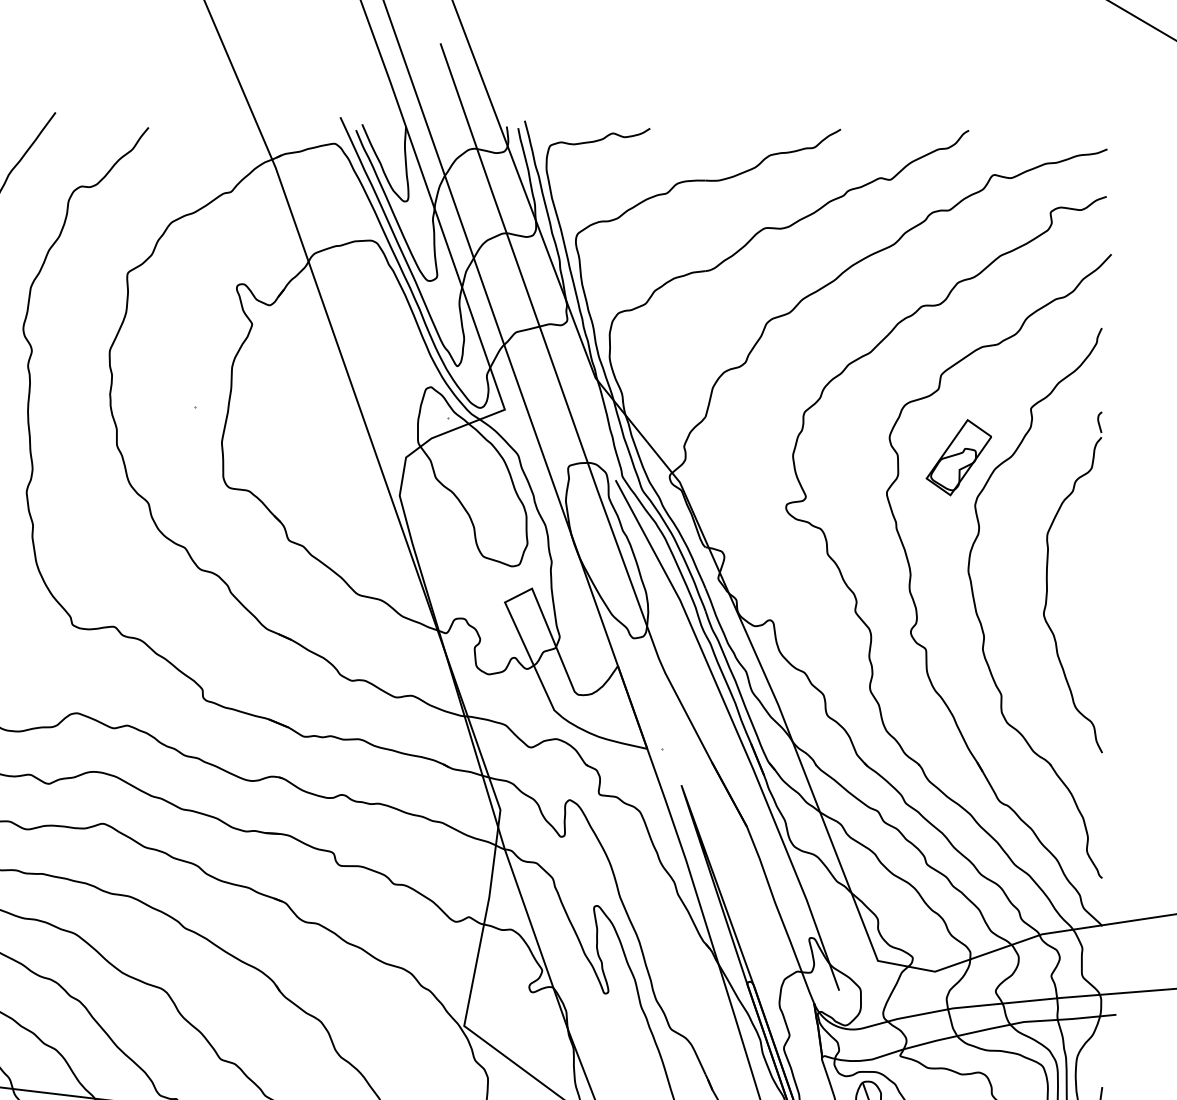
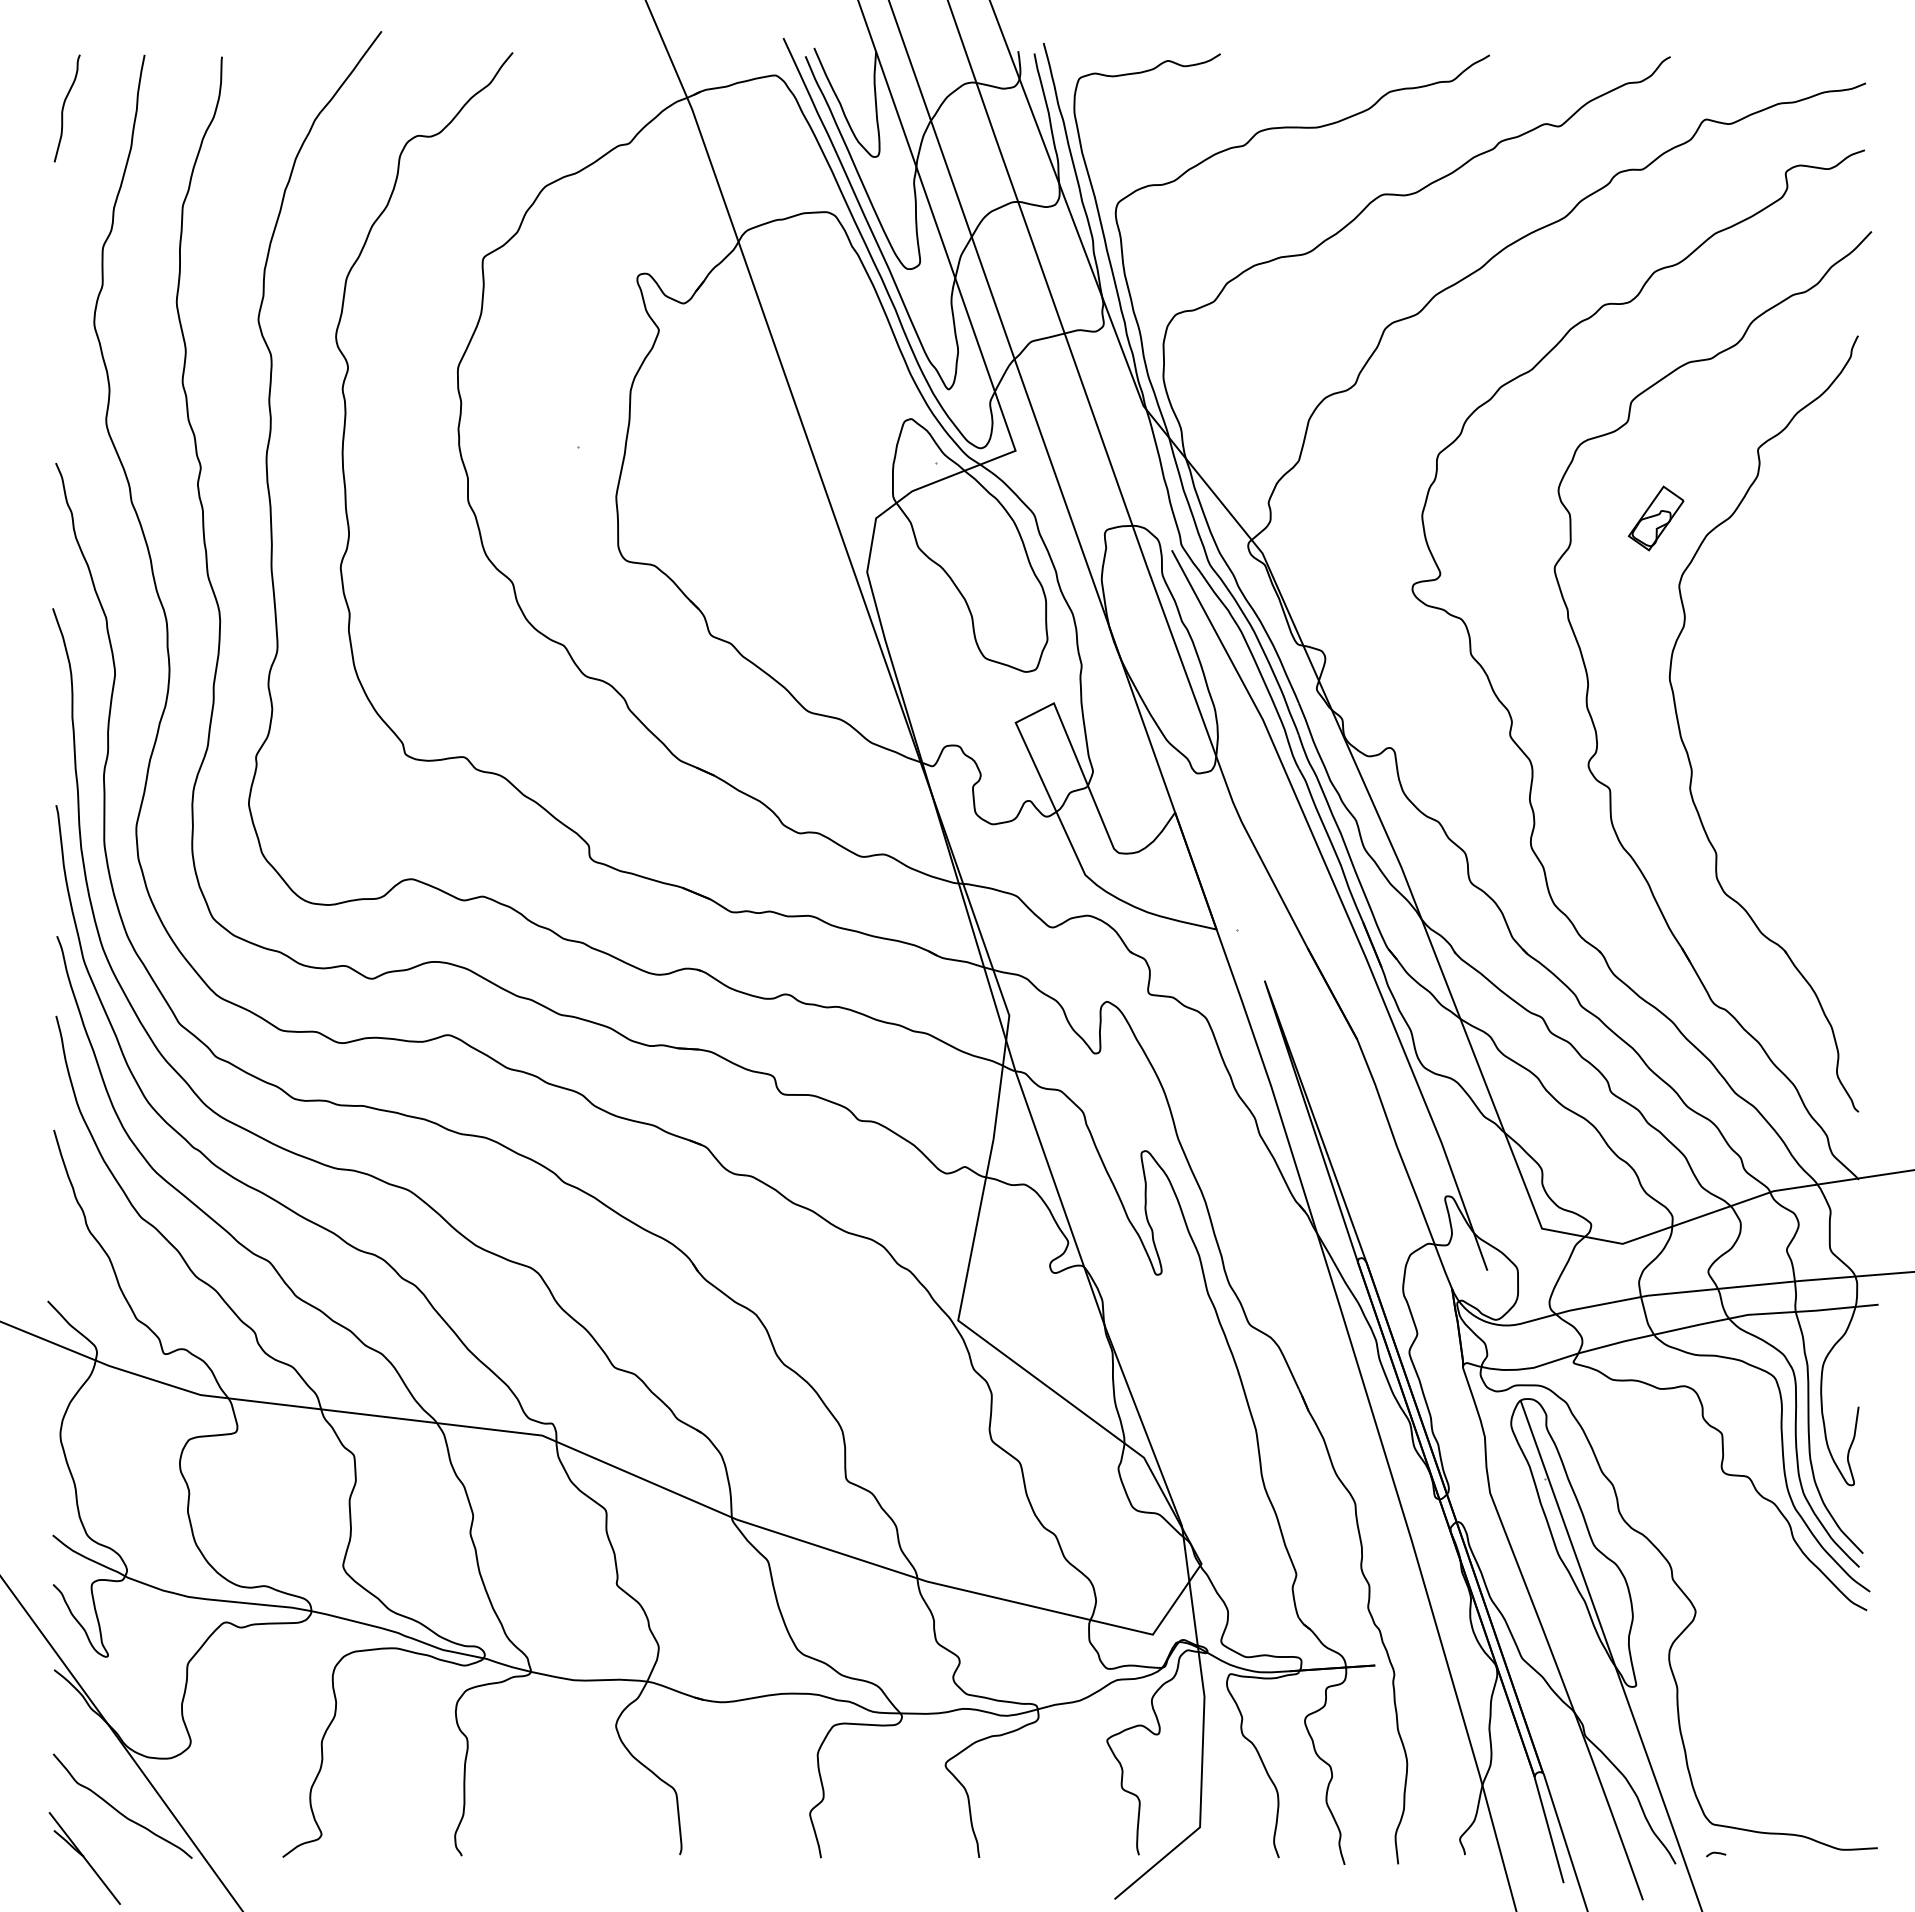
part: (958, 457) -> (1655, 518), size x0.6
part: (1047, 582) -> (1781, 694), removed

